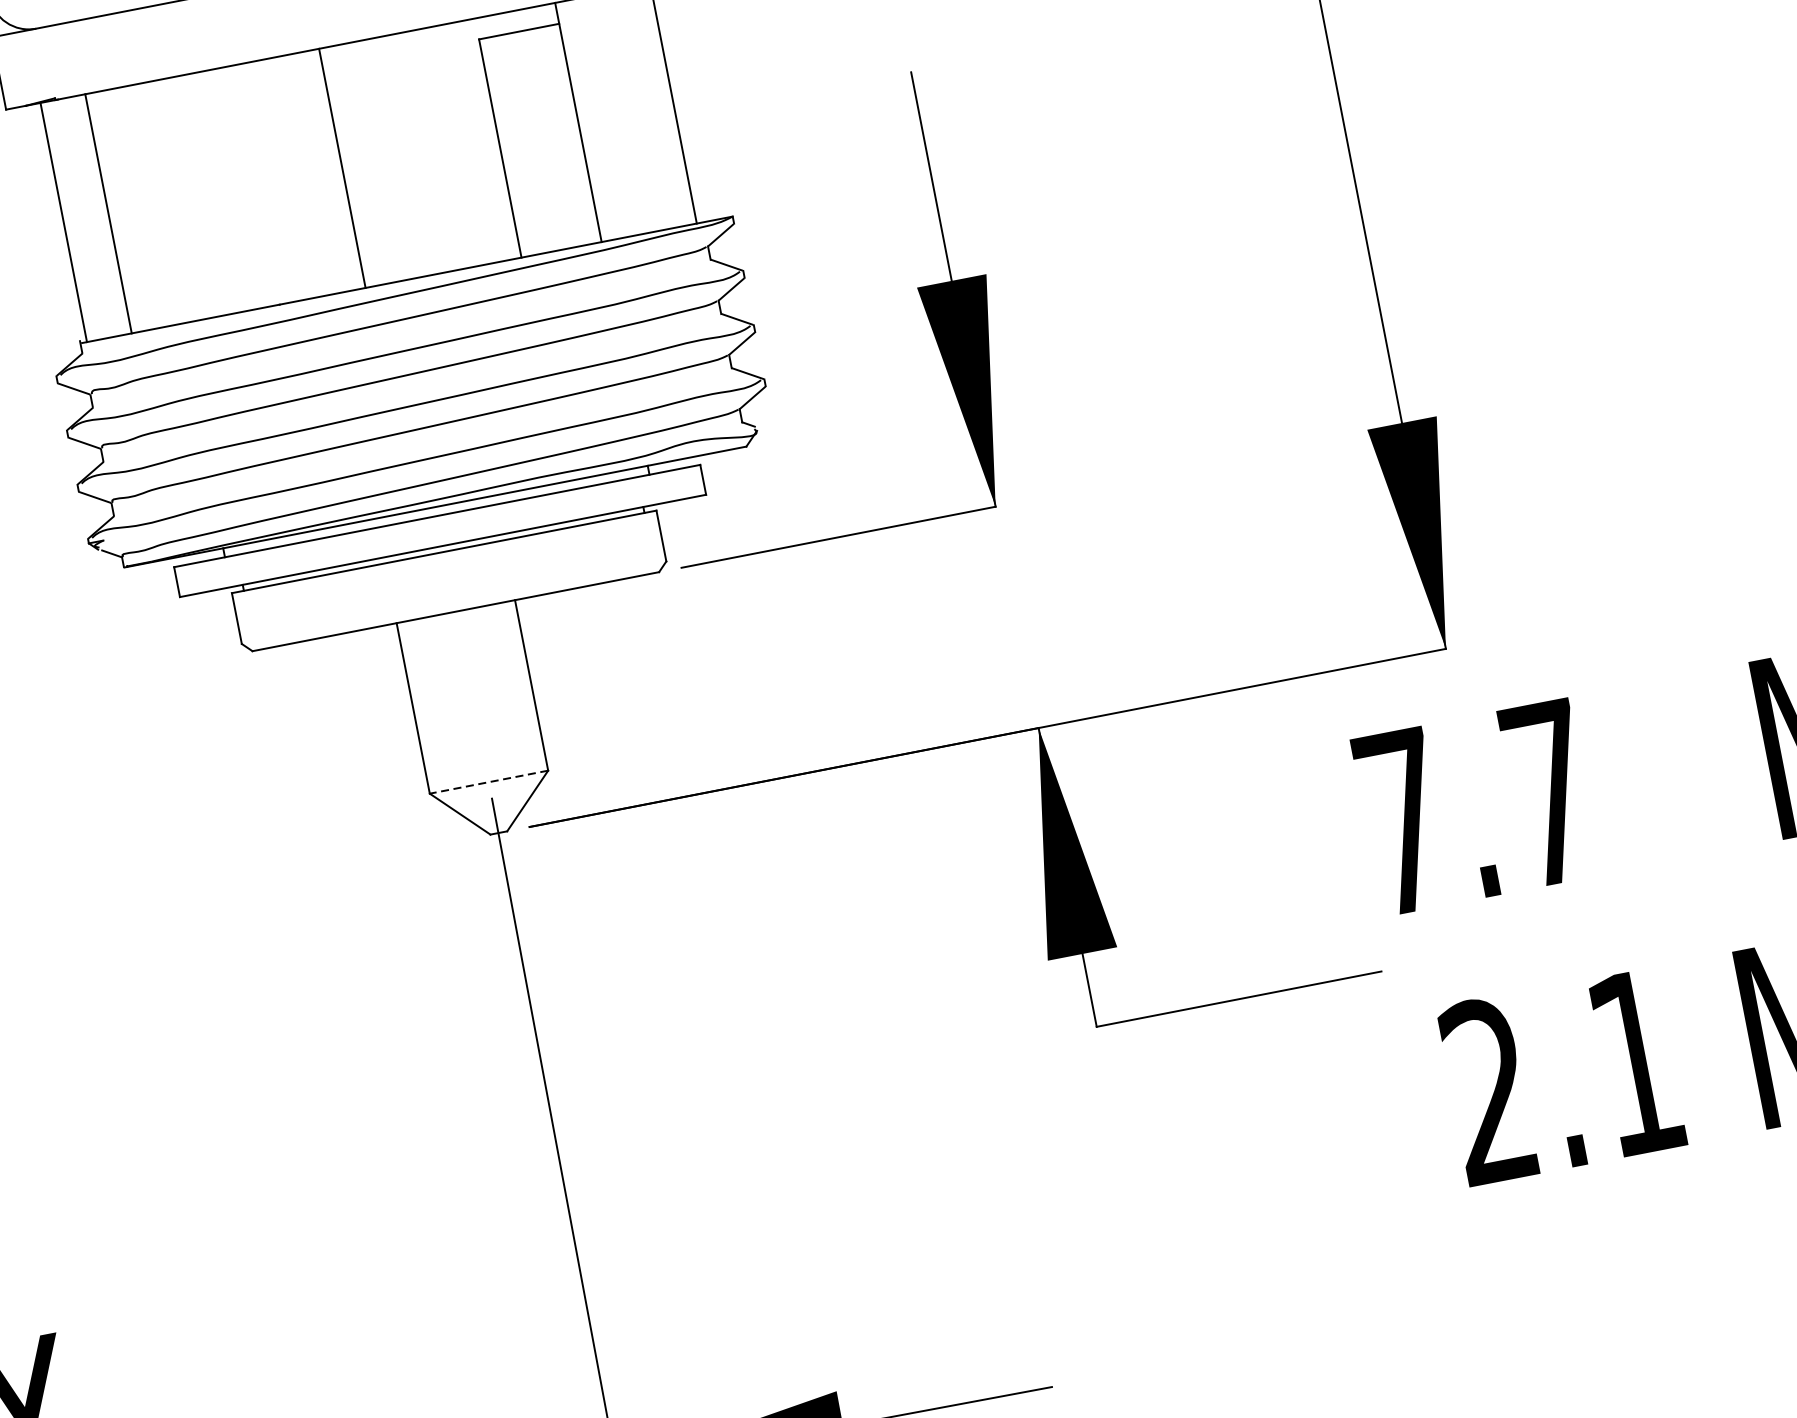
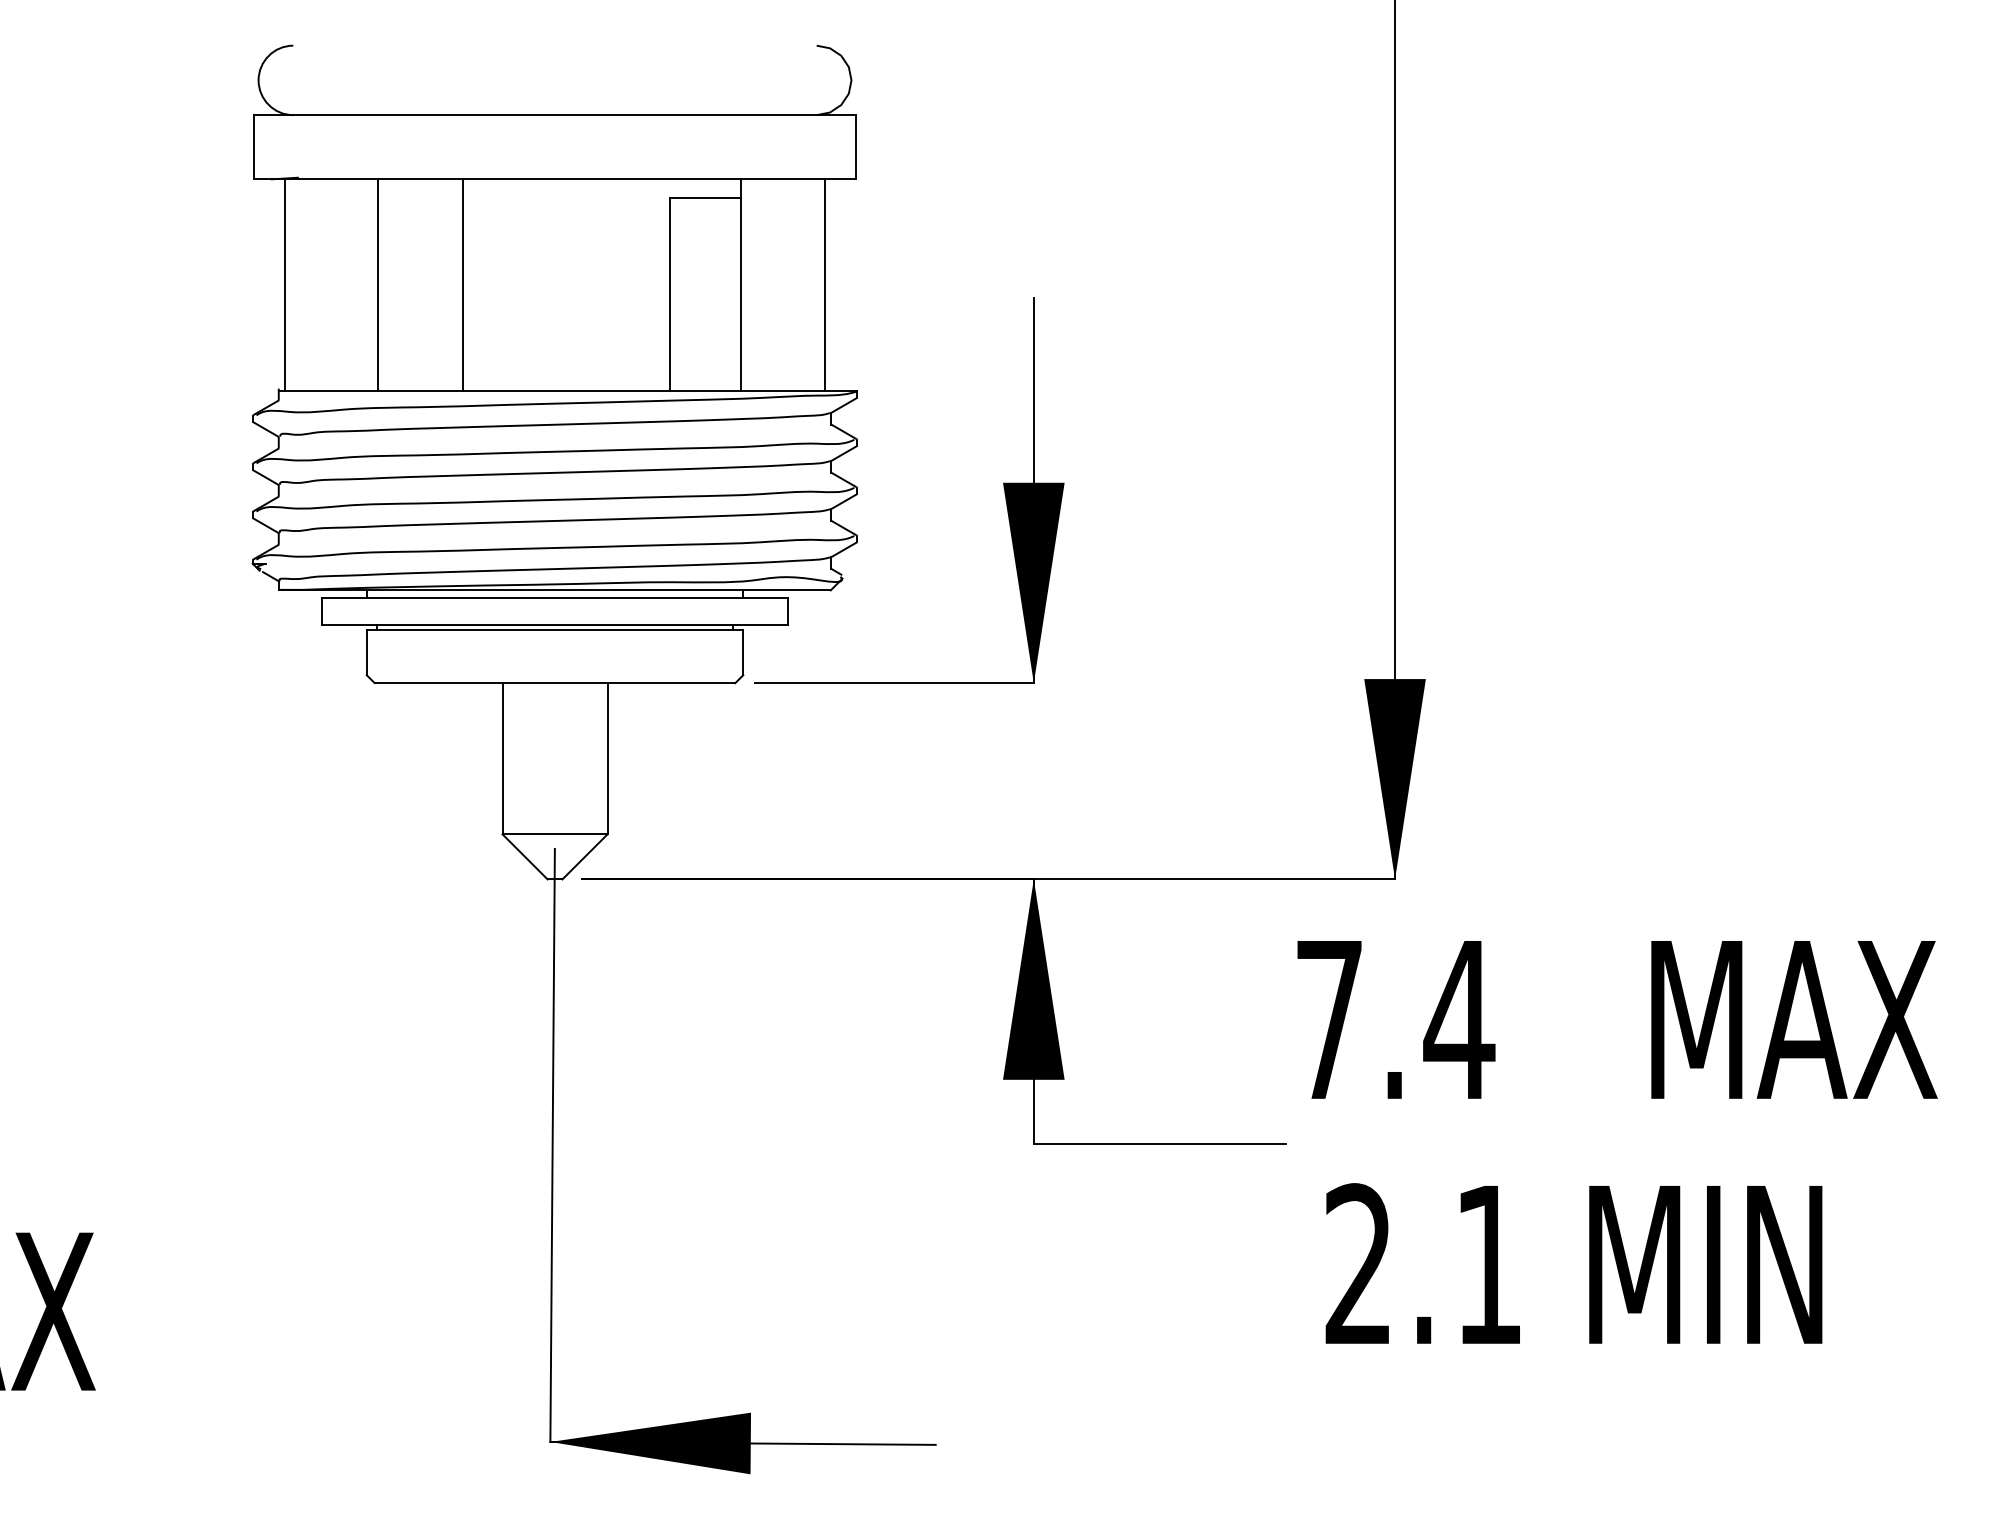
line: (342, 168) -> (462, 285), moved
line: (108, 213) -> (378, 285), moved
line: (489, 782) -> (555, 834), dashed -> solid
text: (1549, 792) -> (1459, 1019), 7.7 -> 7.4

